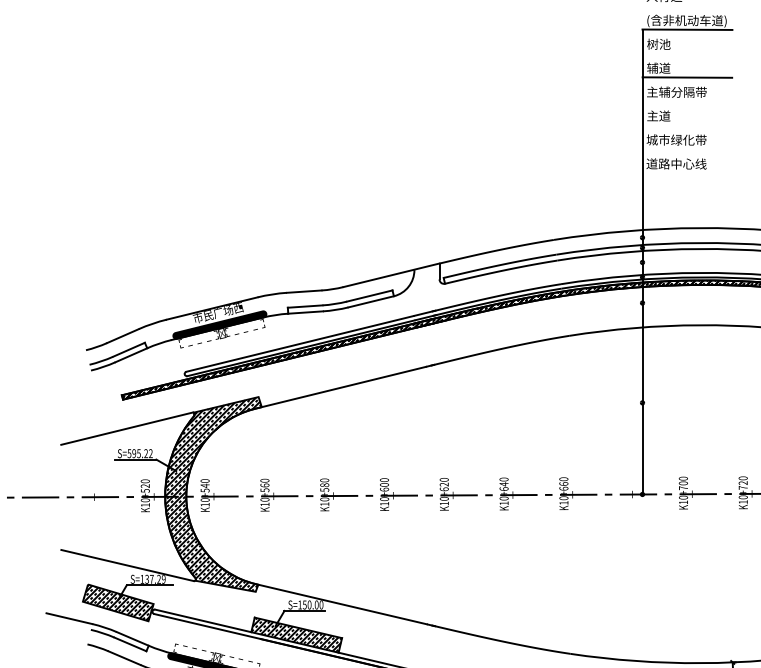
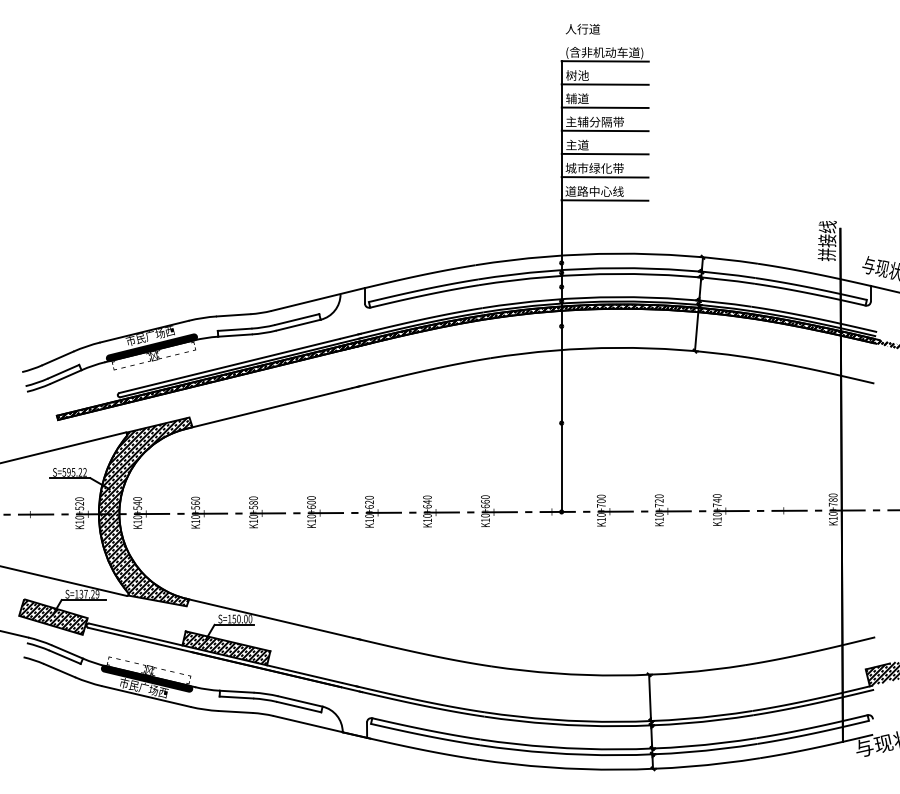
line: (686, 53) -> (604, 84), added
line: (686, 101) -> (604, 130), added
line: (686, 124) -> (604, 153), added
line: (686, 149) -> (604, 177), added
line: (686, 173) -> (604, 200), added

